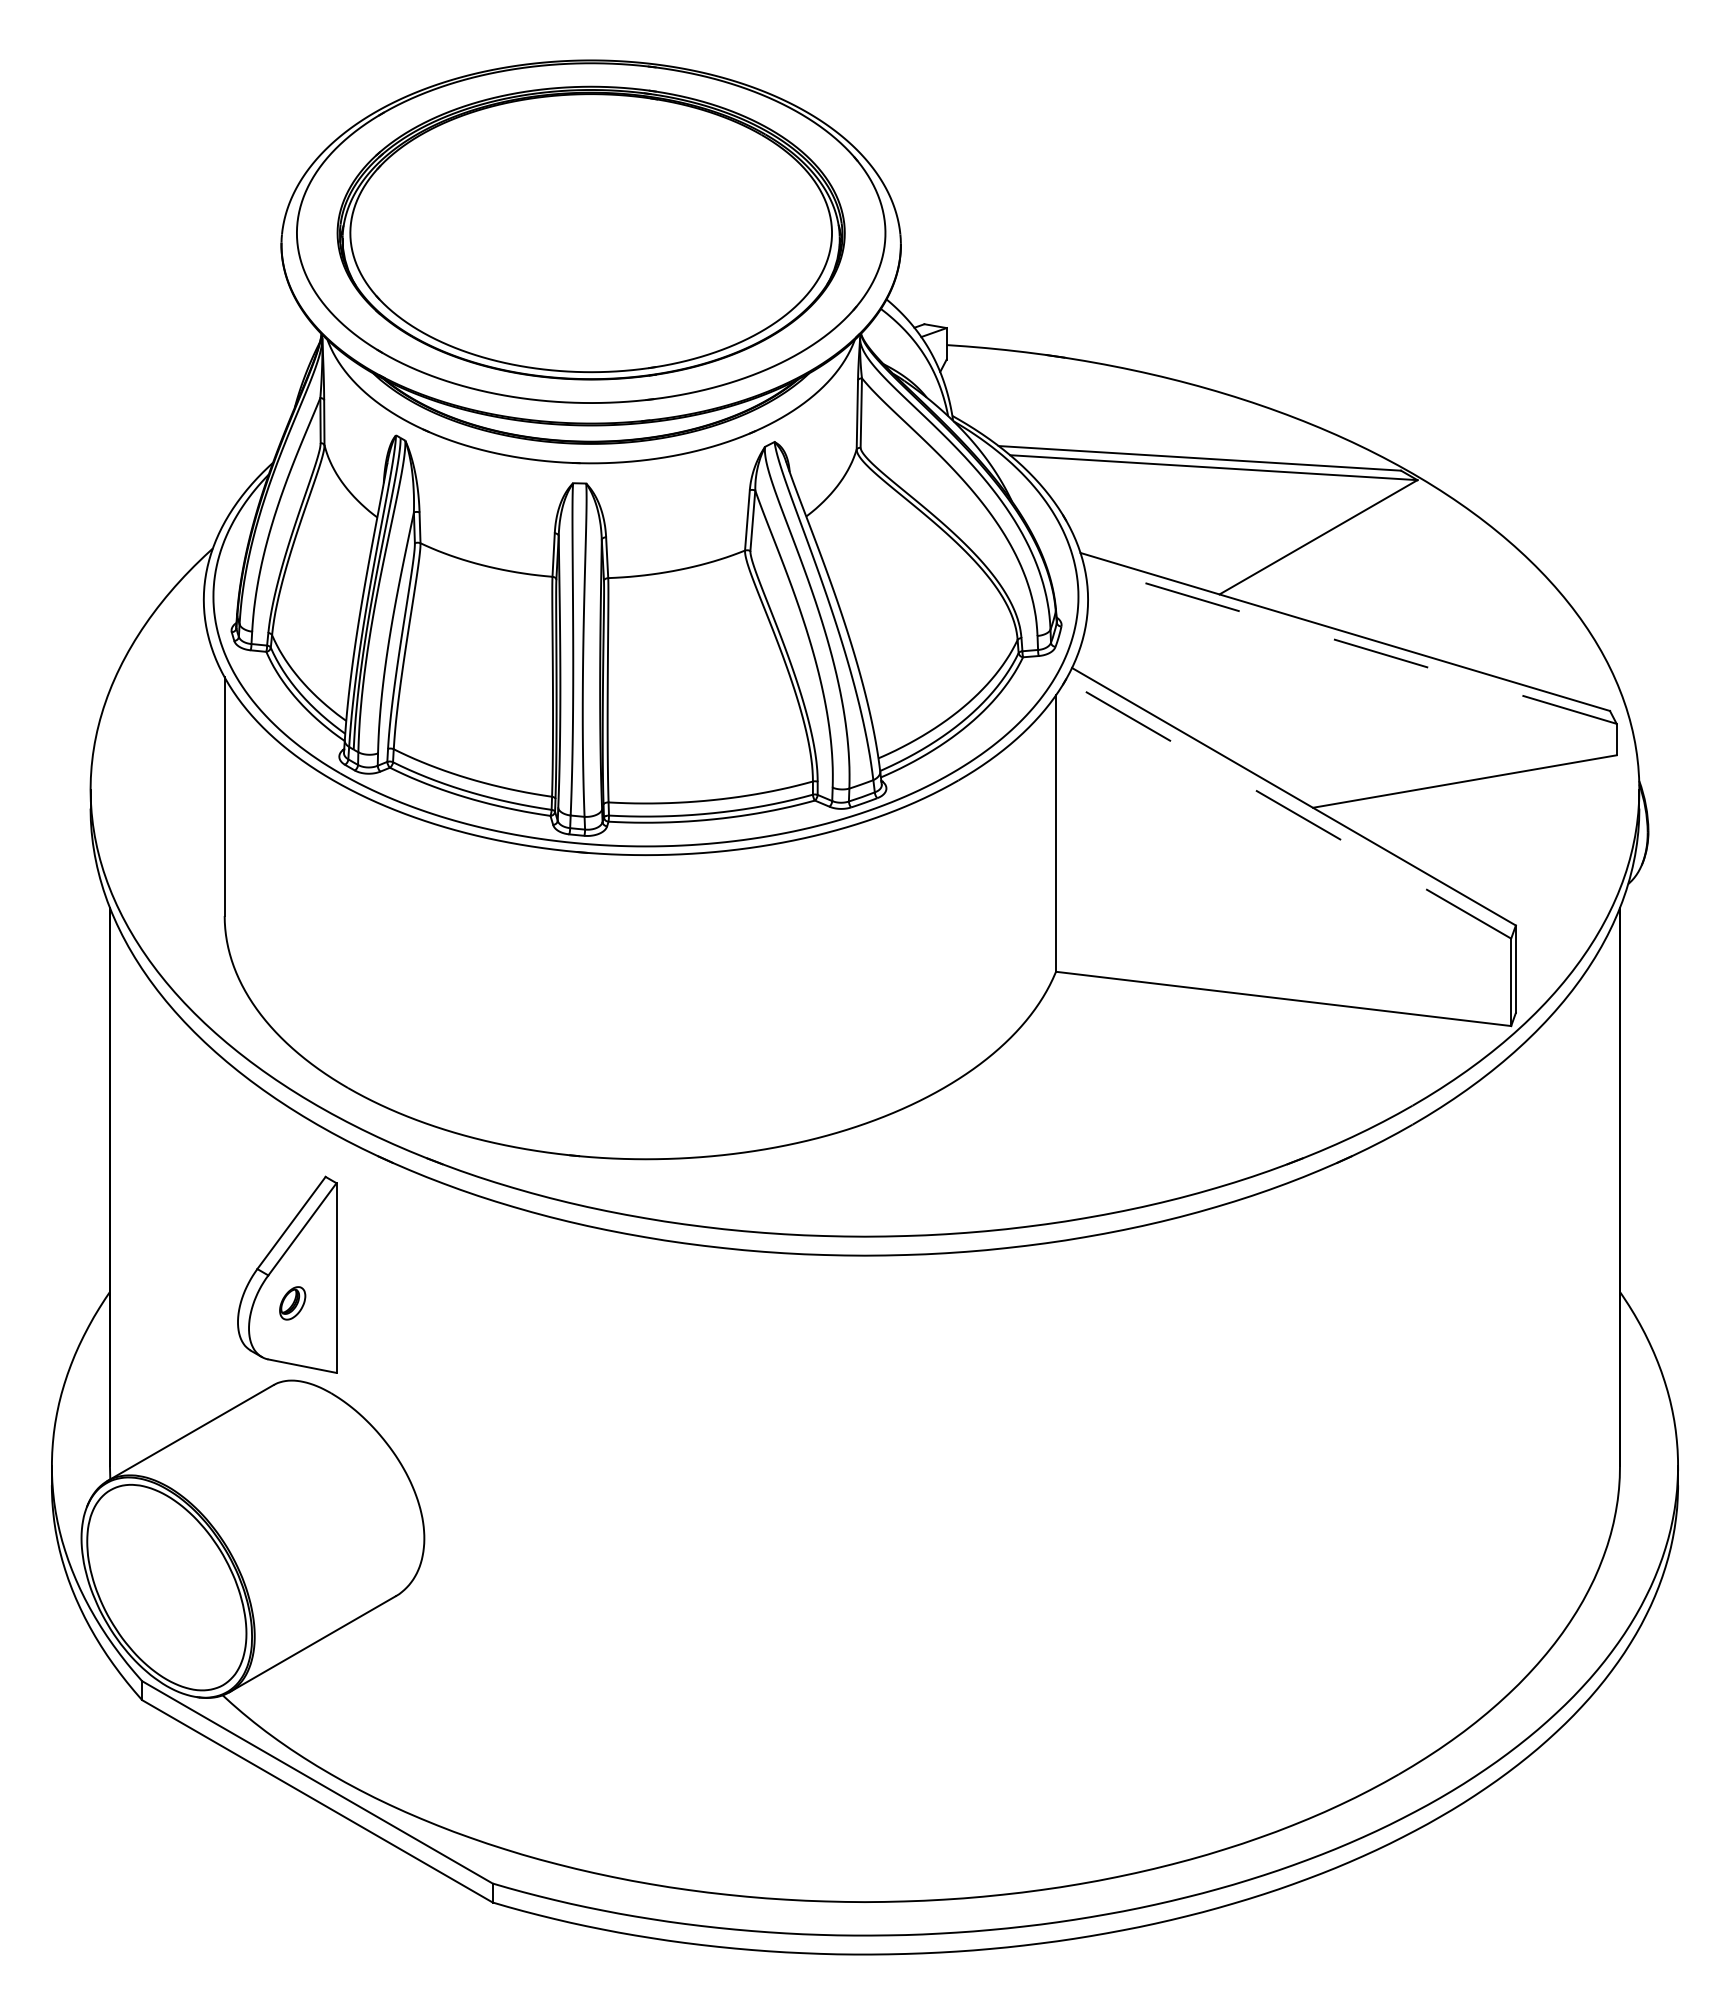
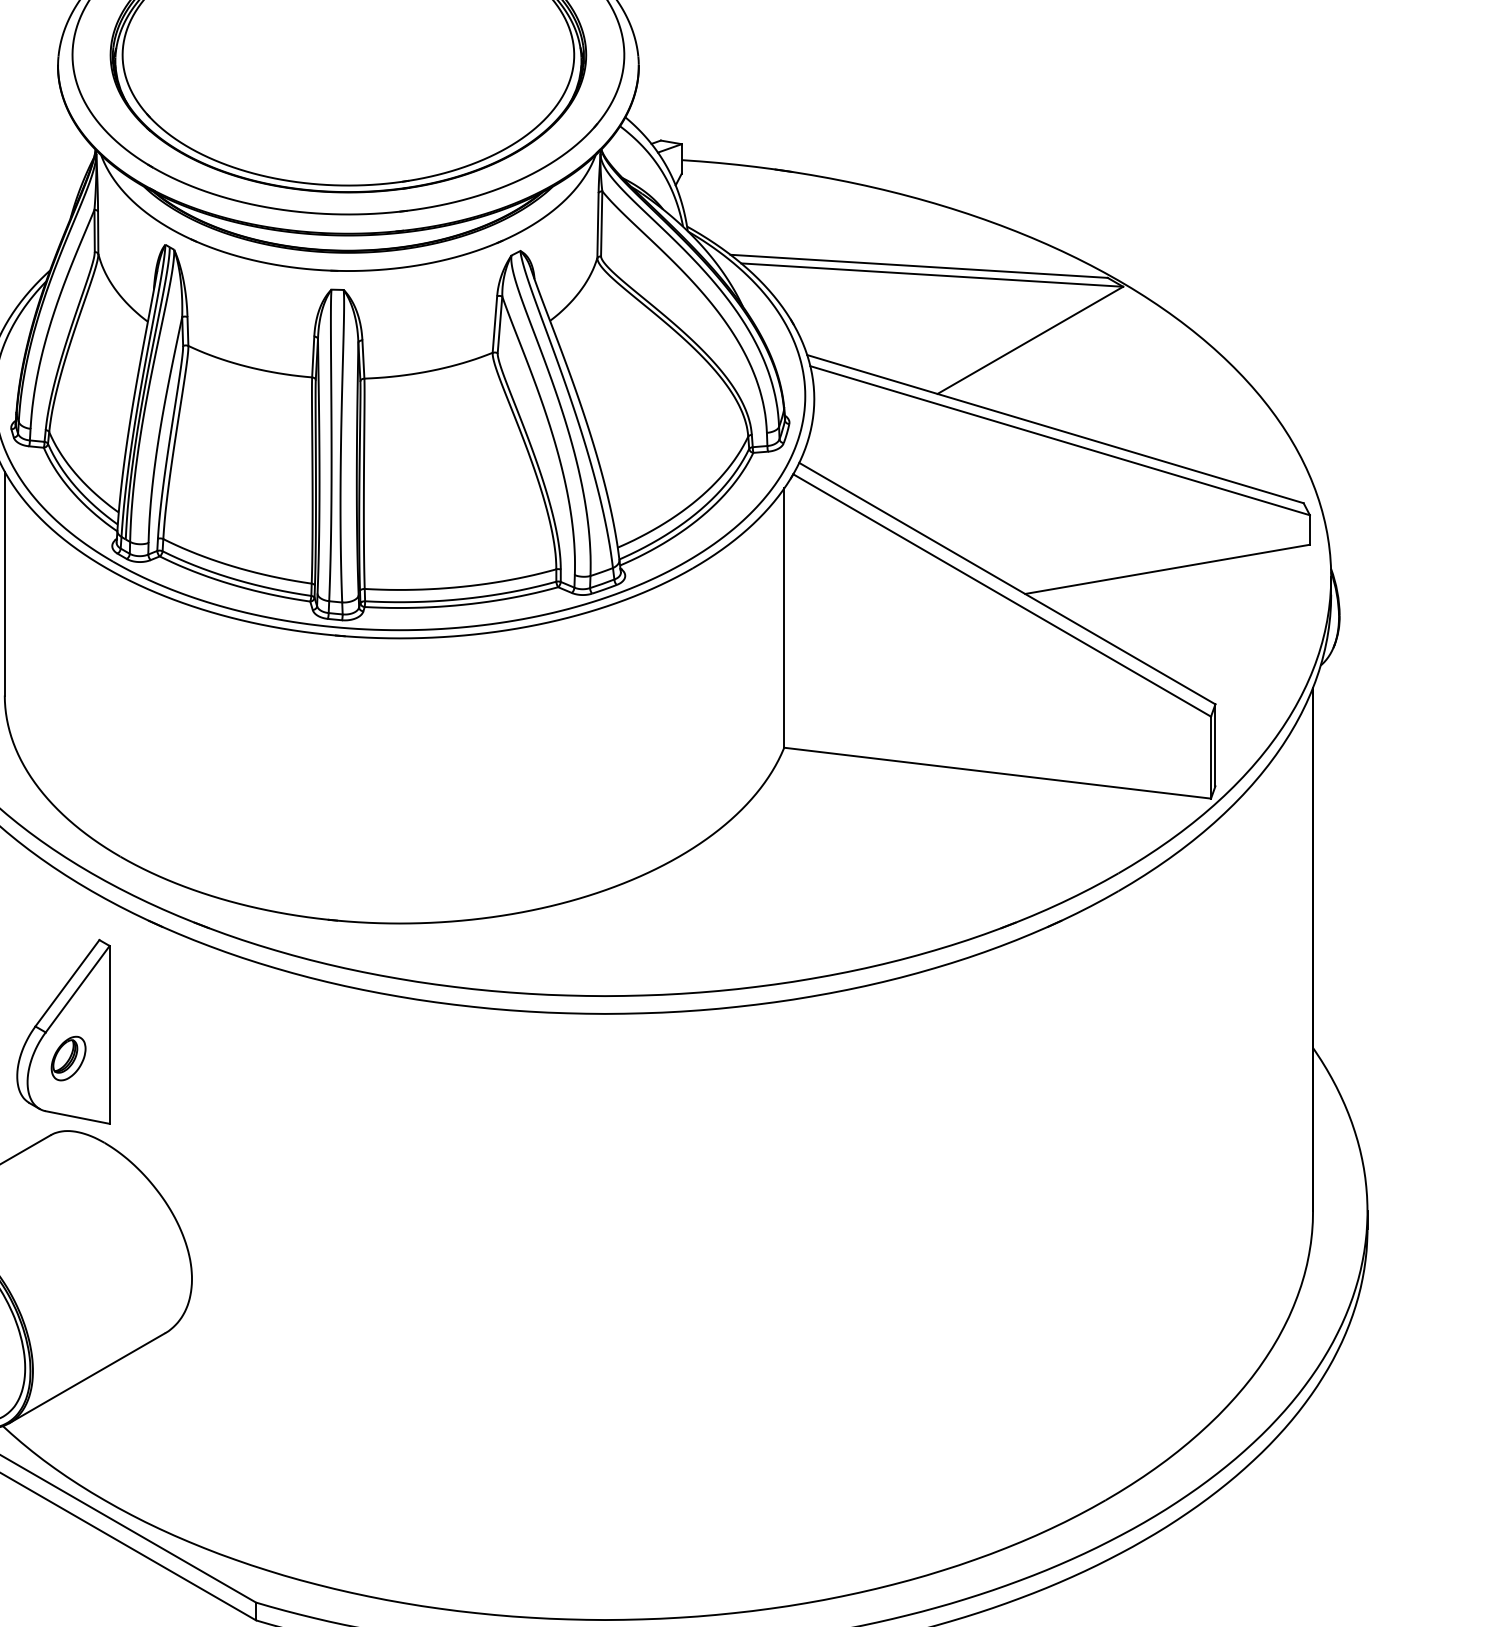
line: (1350, 644) -> (1060, 440), dashed -> solid
line: (1288, 809) -> (1002, 595), dashed -> solid
part: (292, 1303) -> (68, 1058), size x1.43

